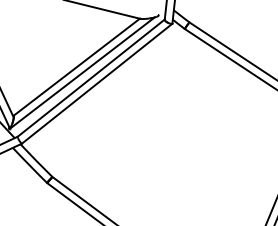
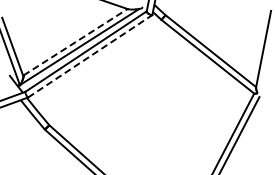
line: (76, 67) -> (75, 42), solid -> dashed
line: (97, 83) -> (90, 56), solid -> dashed

